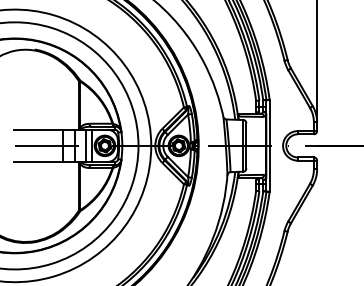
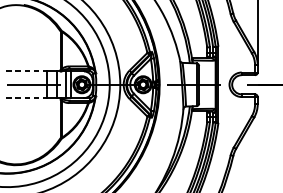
line: (38, 129) -> (26, 71), solid -> dashed
line: (38, 161) -> (26, 97), solid -> dashed

